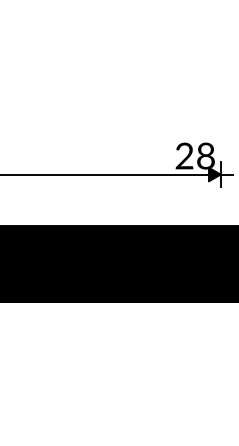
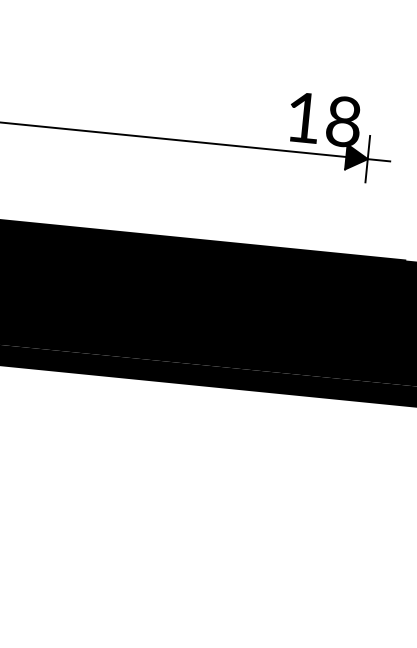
text: (184, 155) -> (303, 116), 28 -> 18

